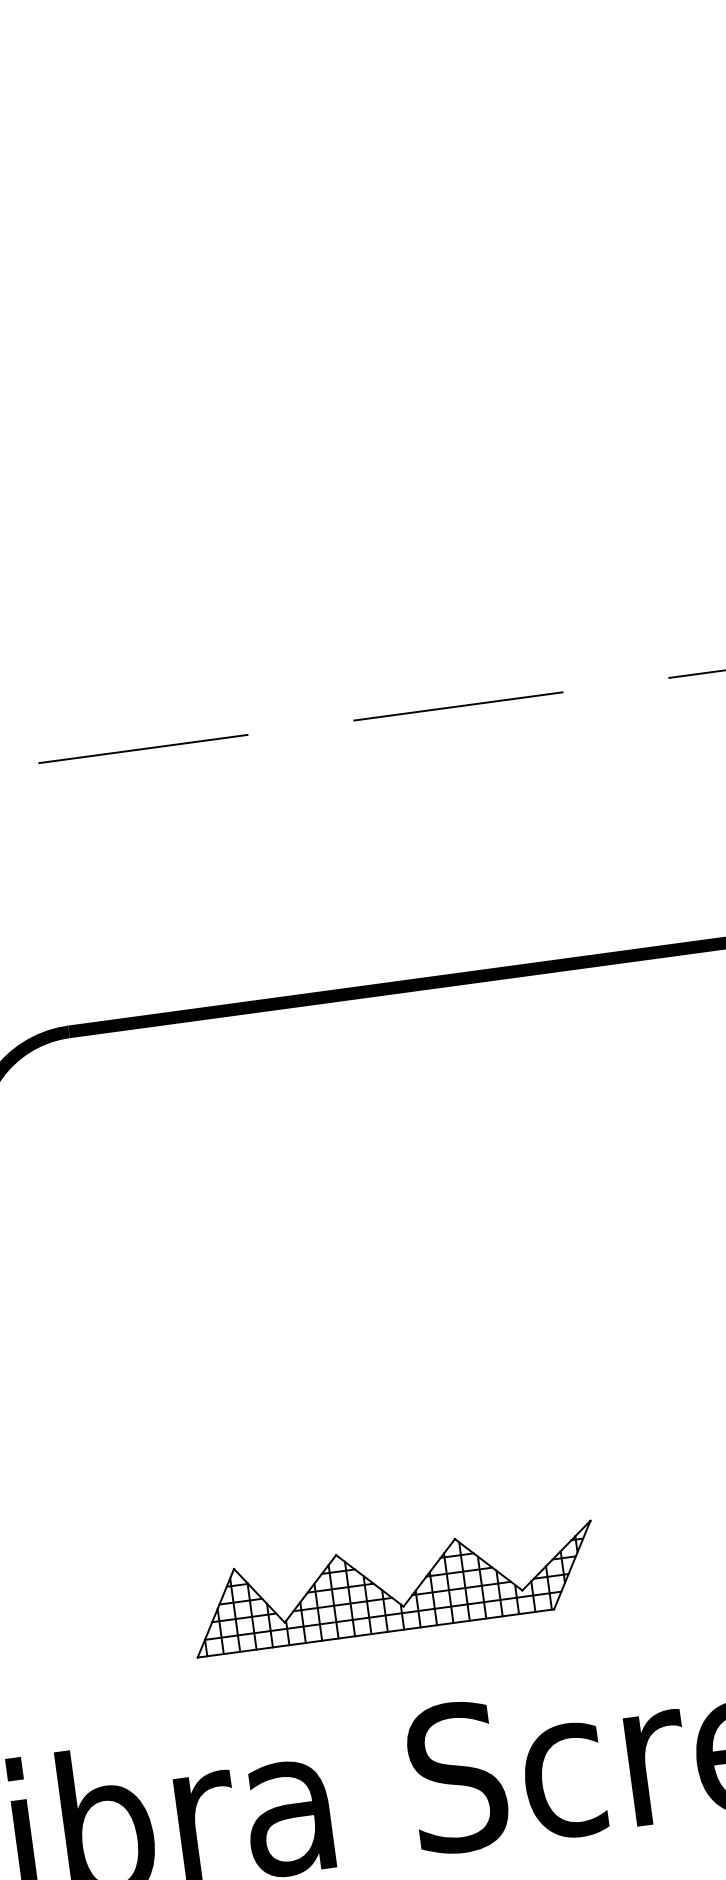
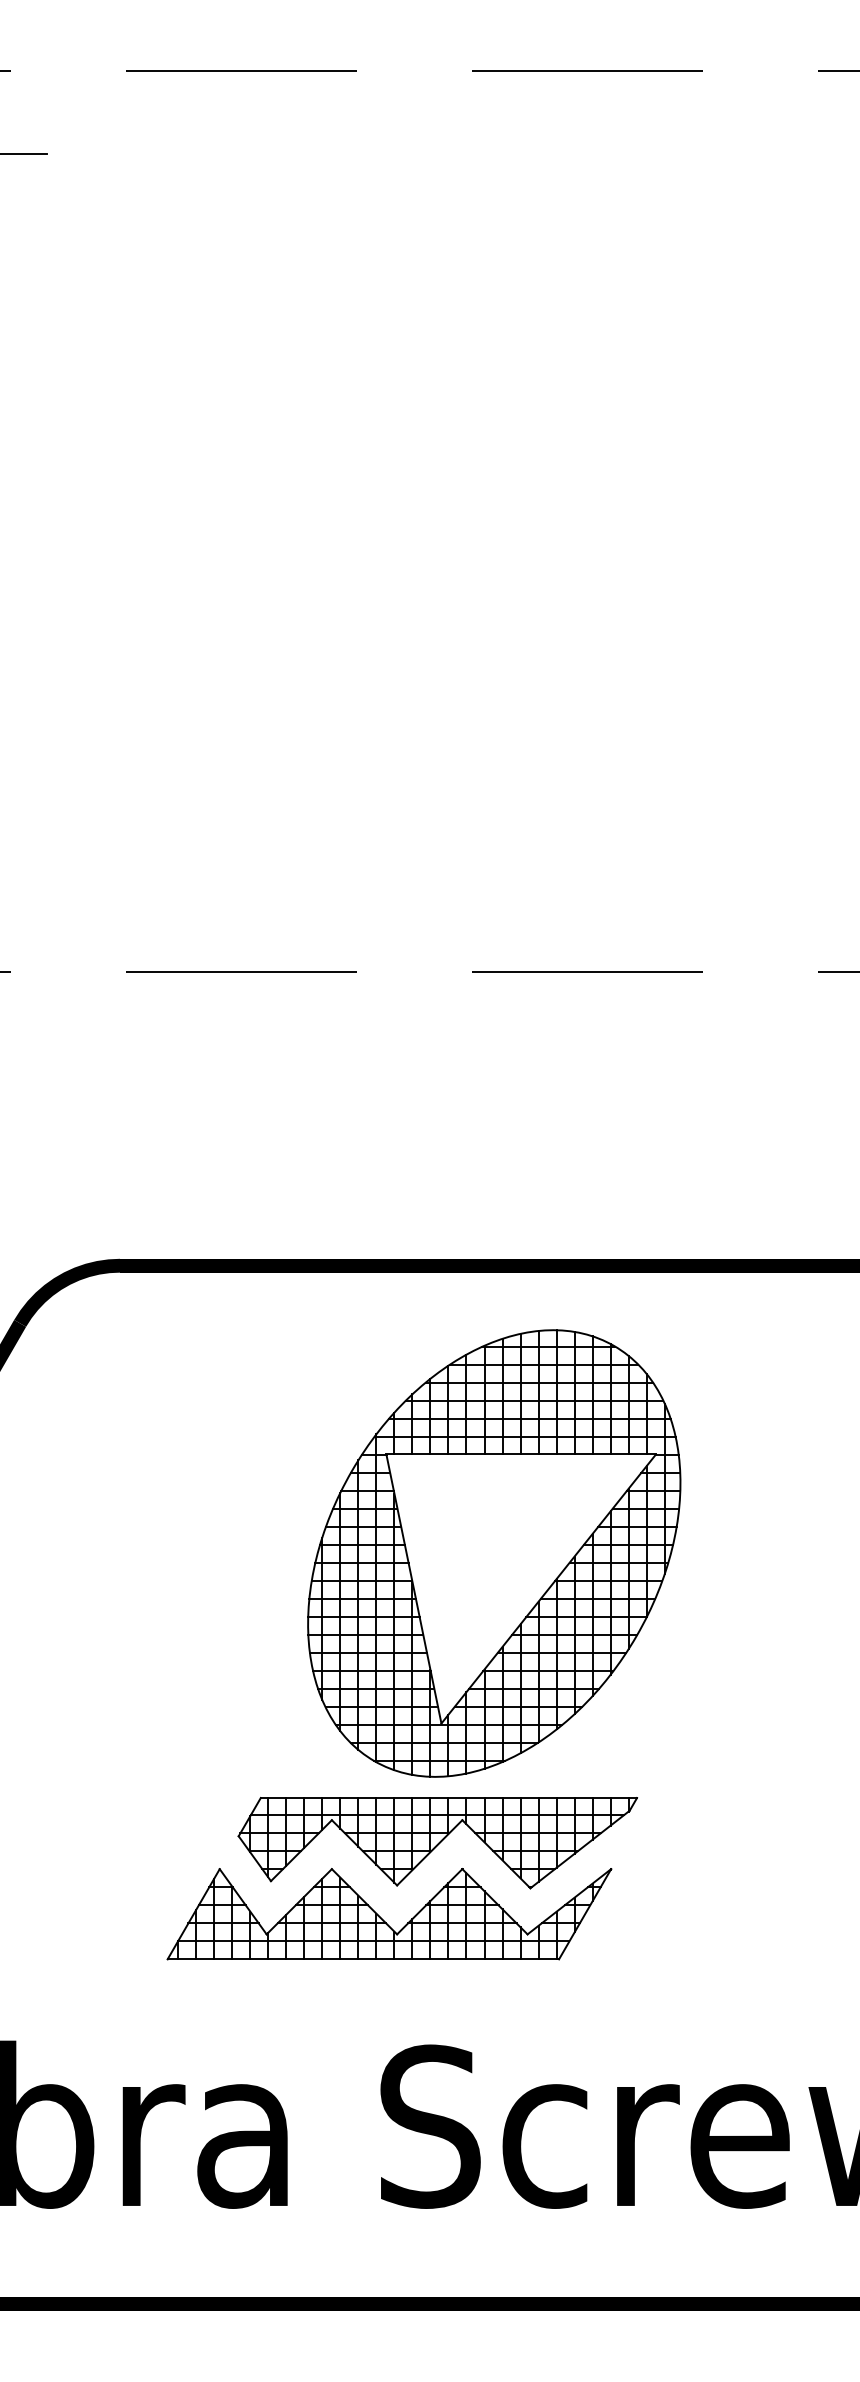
part: (445, 1247) -> (494, 1553), added
part: (429, 1518) -> (437, 1843), added

